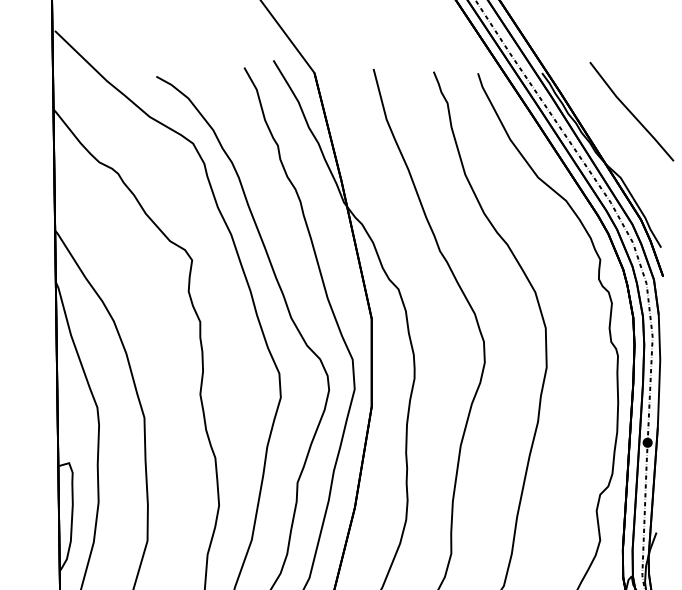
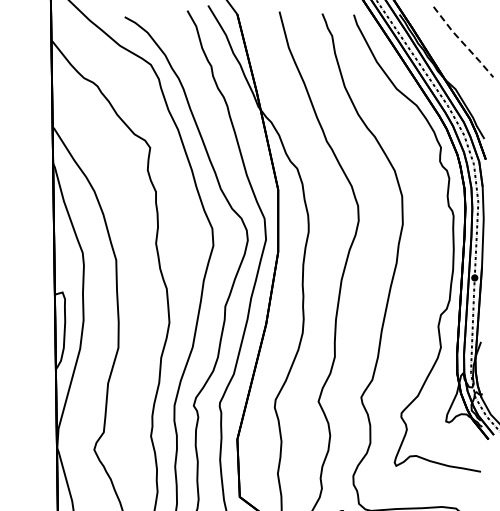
line: (631, 113) -> (463, 43), solid -> dashed

